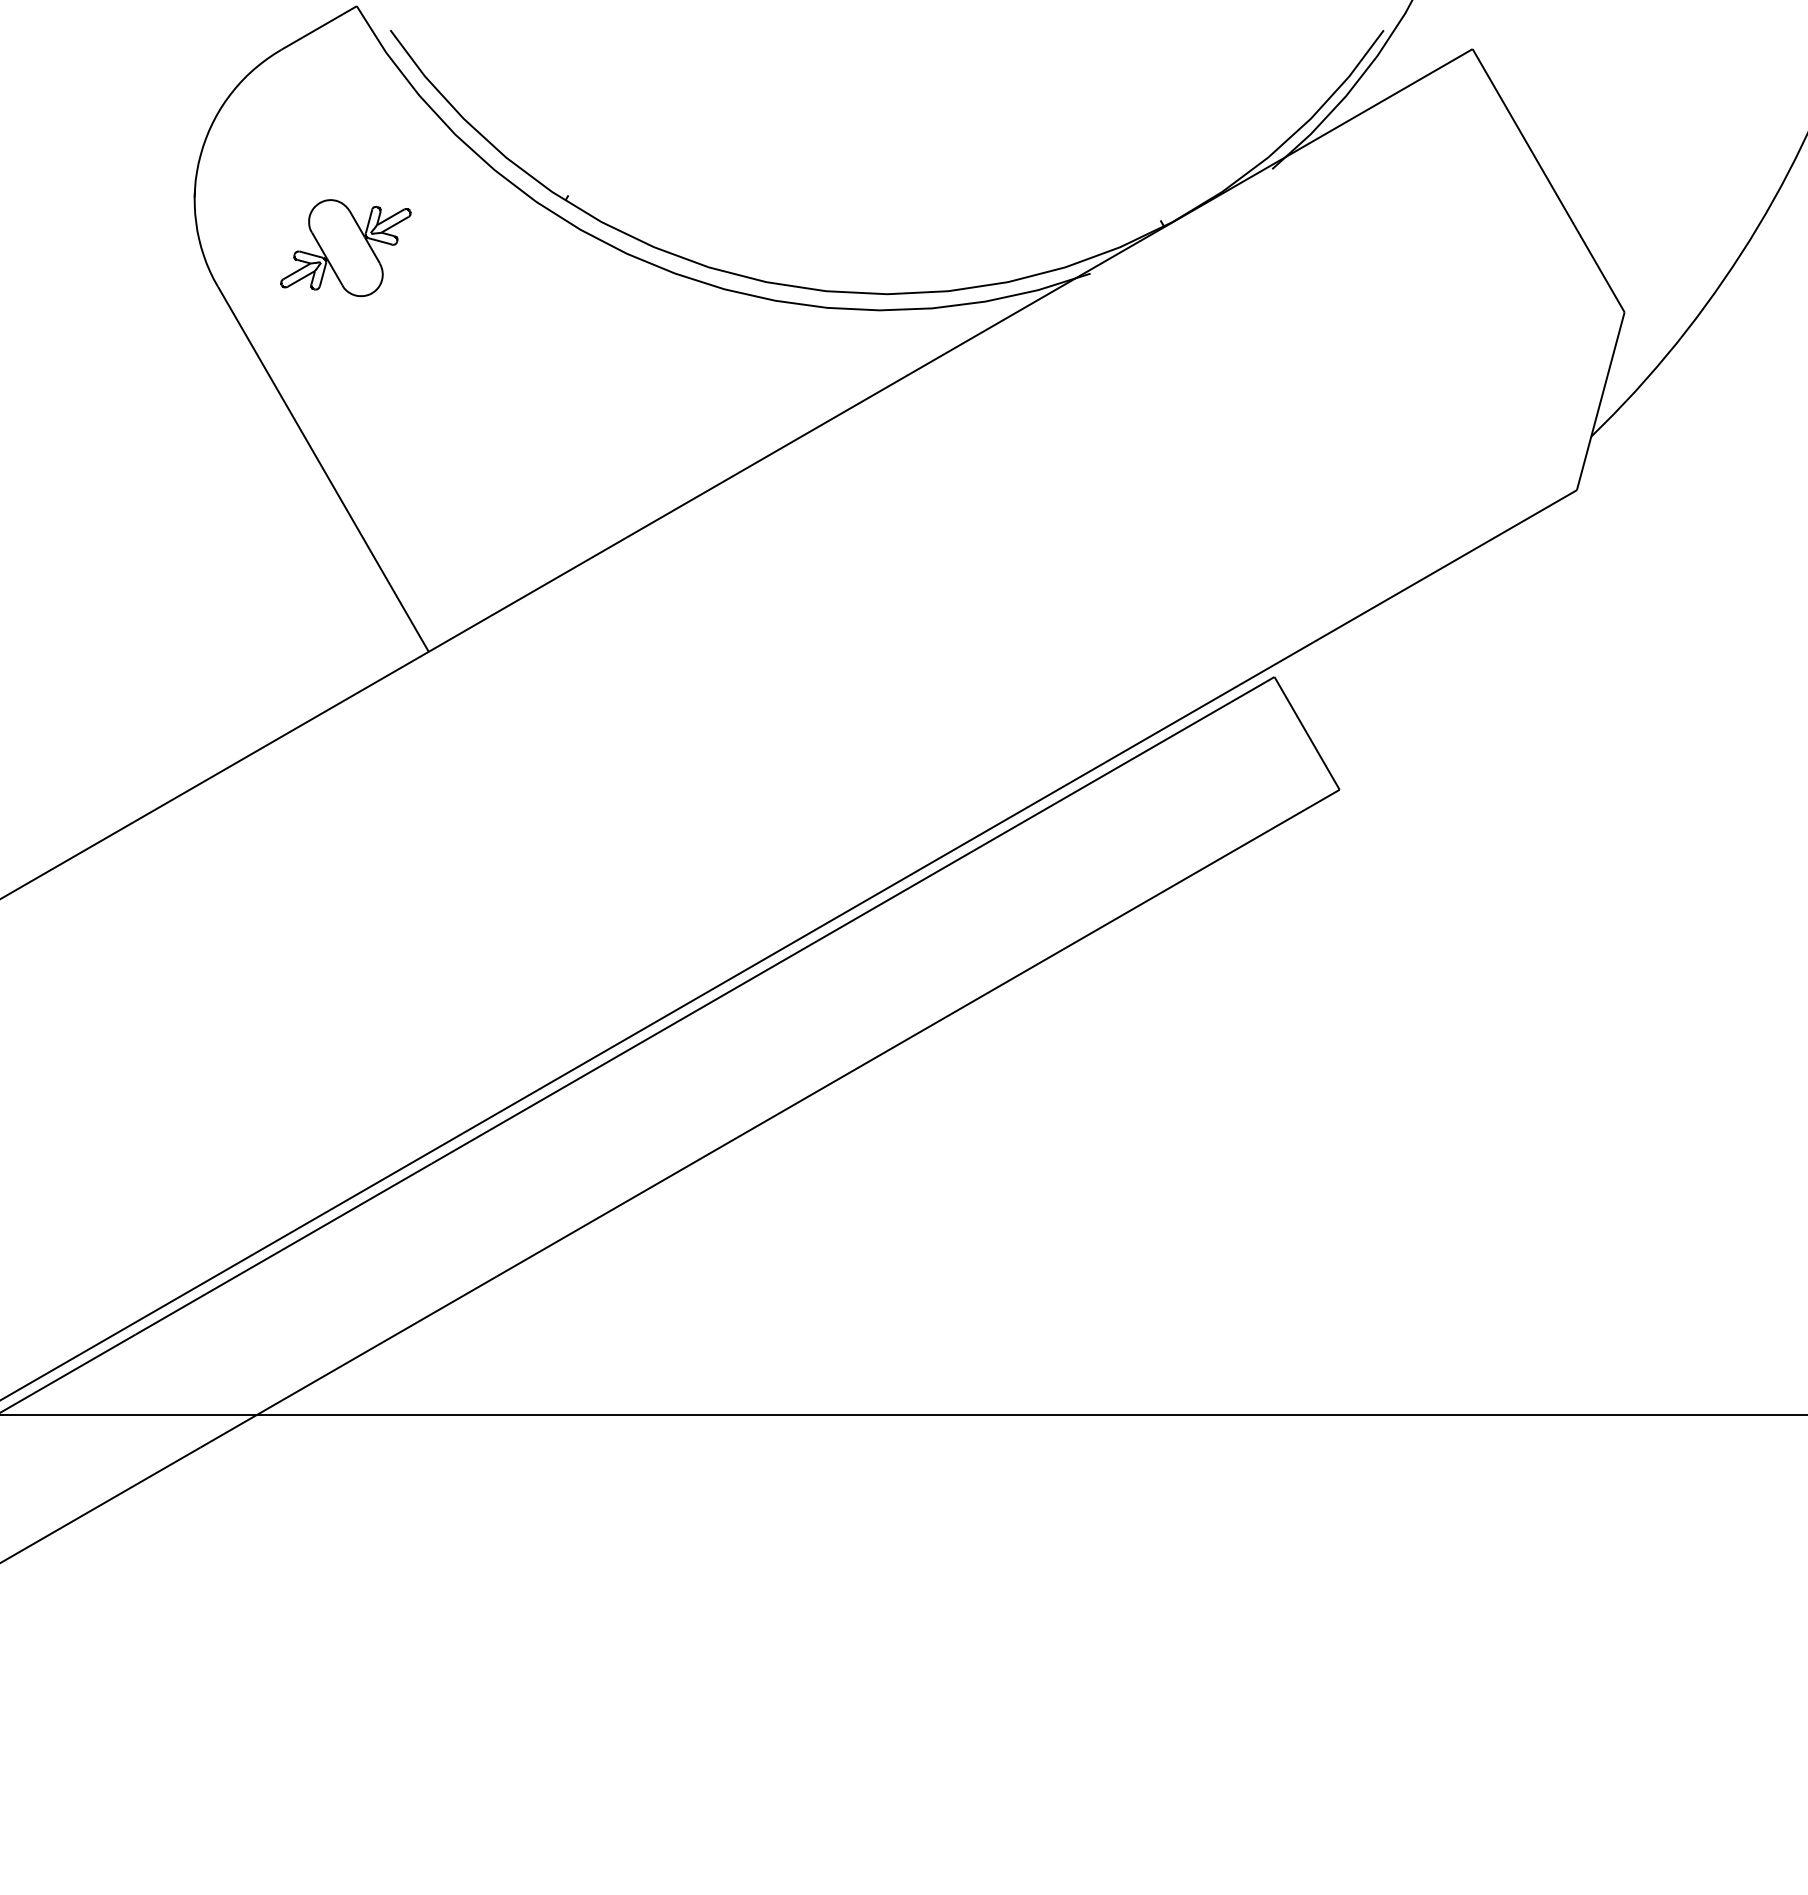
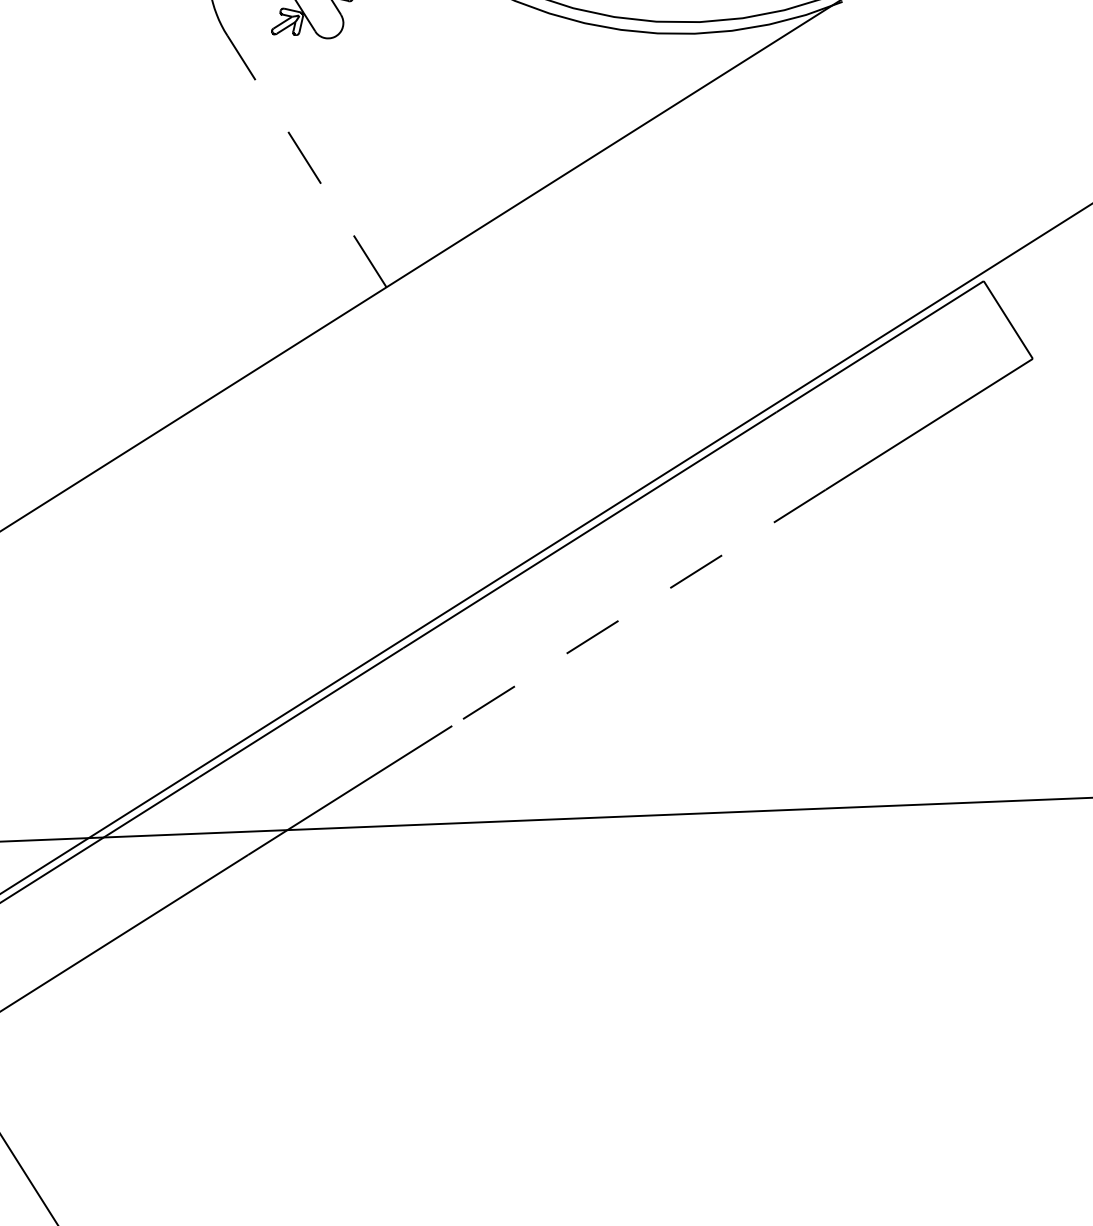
line: (323, 469) -> (307, 161), solid -> dashed
line: (767, 1119) -> (638, 607), solid -> dashed

